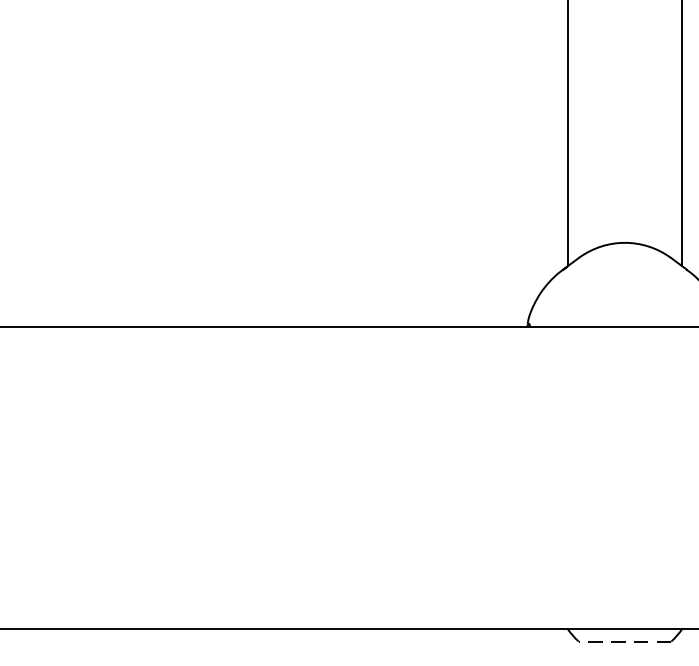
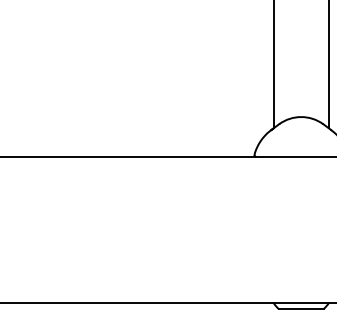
line: (623, 642) -> (300, 309), dashed -> solid

